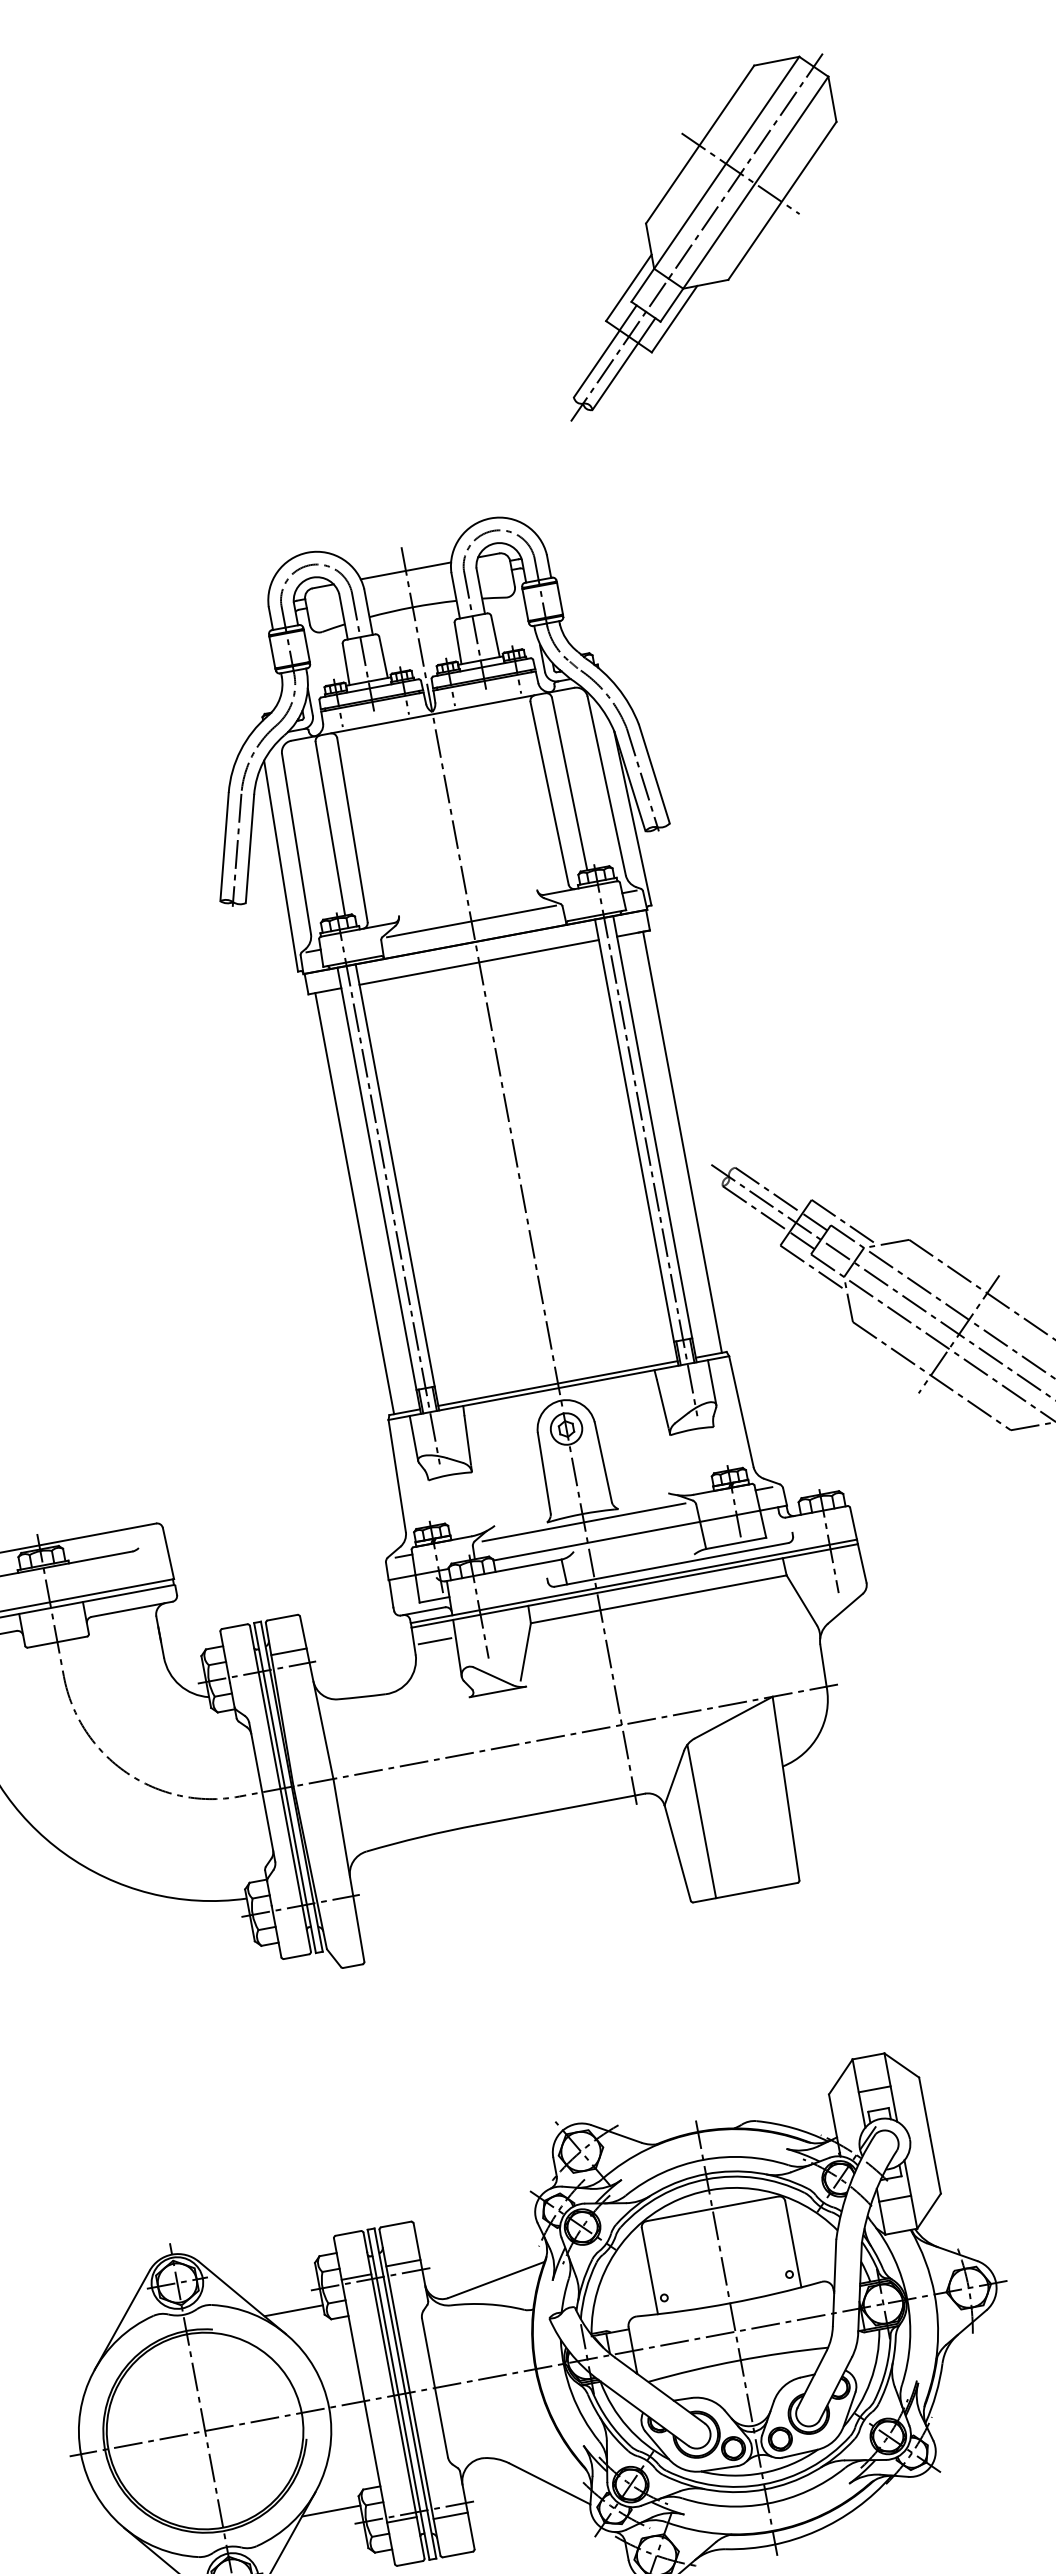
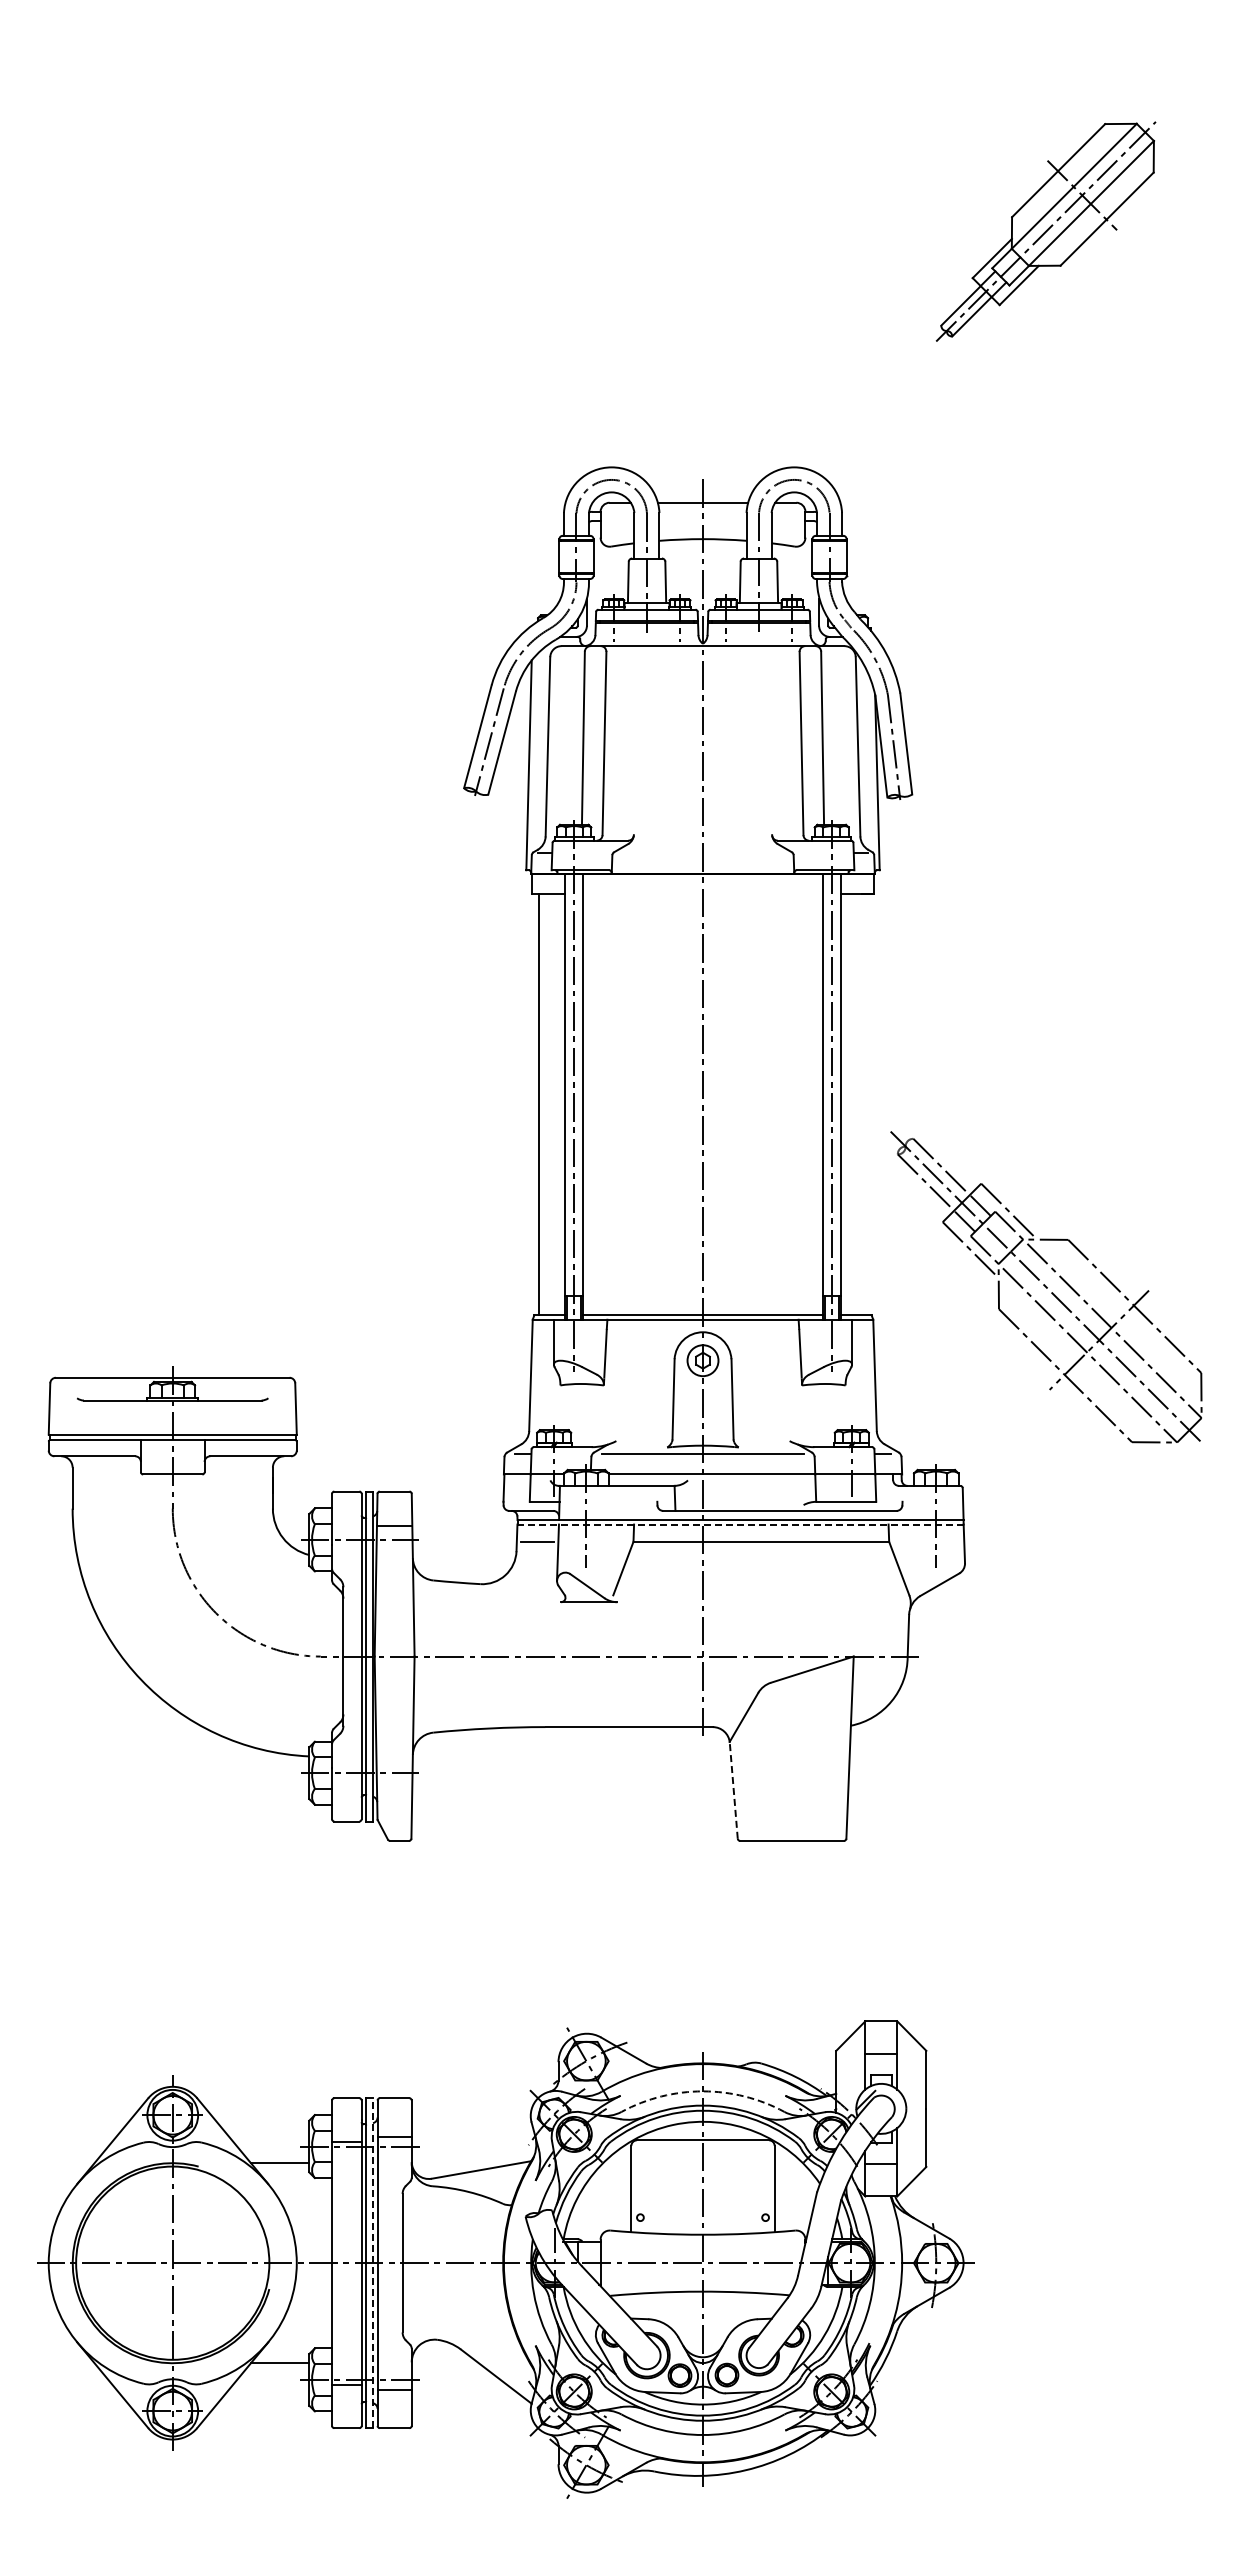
part: (697, 236) -> (1045, 232), size x0.7
line: (471, 921) -> (702, 853), removed
line: (478, 962) -> (702, 894), removed
line: (682, 1142) -> (866, 1104), removed
line: (634, 1585) -> (740, 1524), solid -> dashed
line: (701, 1820) -> (762, 1763), removed
line: (677, 1853) -> (733, 1790), solid -> dashed
arc: (703, 2159) -> (703, 2091), solid -> dashed
line: (405, 2393) -> (373, 2263), solid -> dashed

